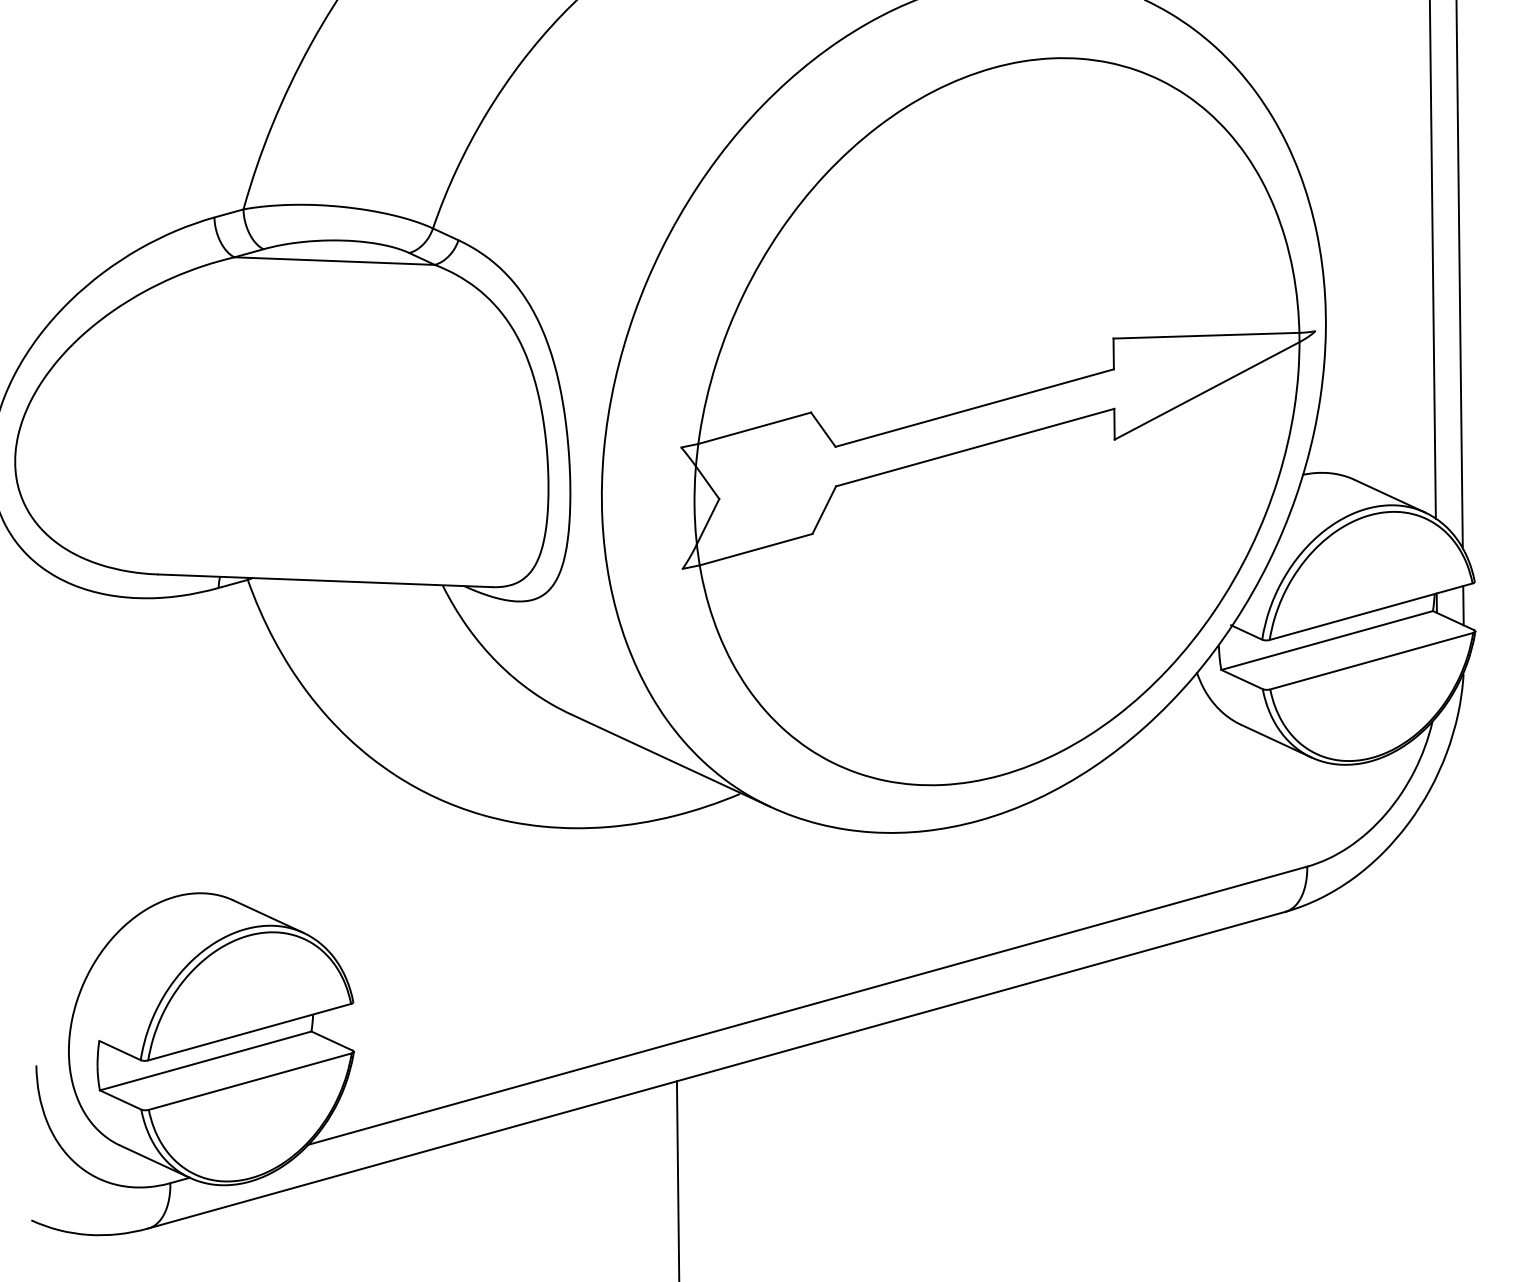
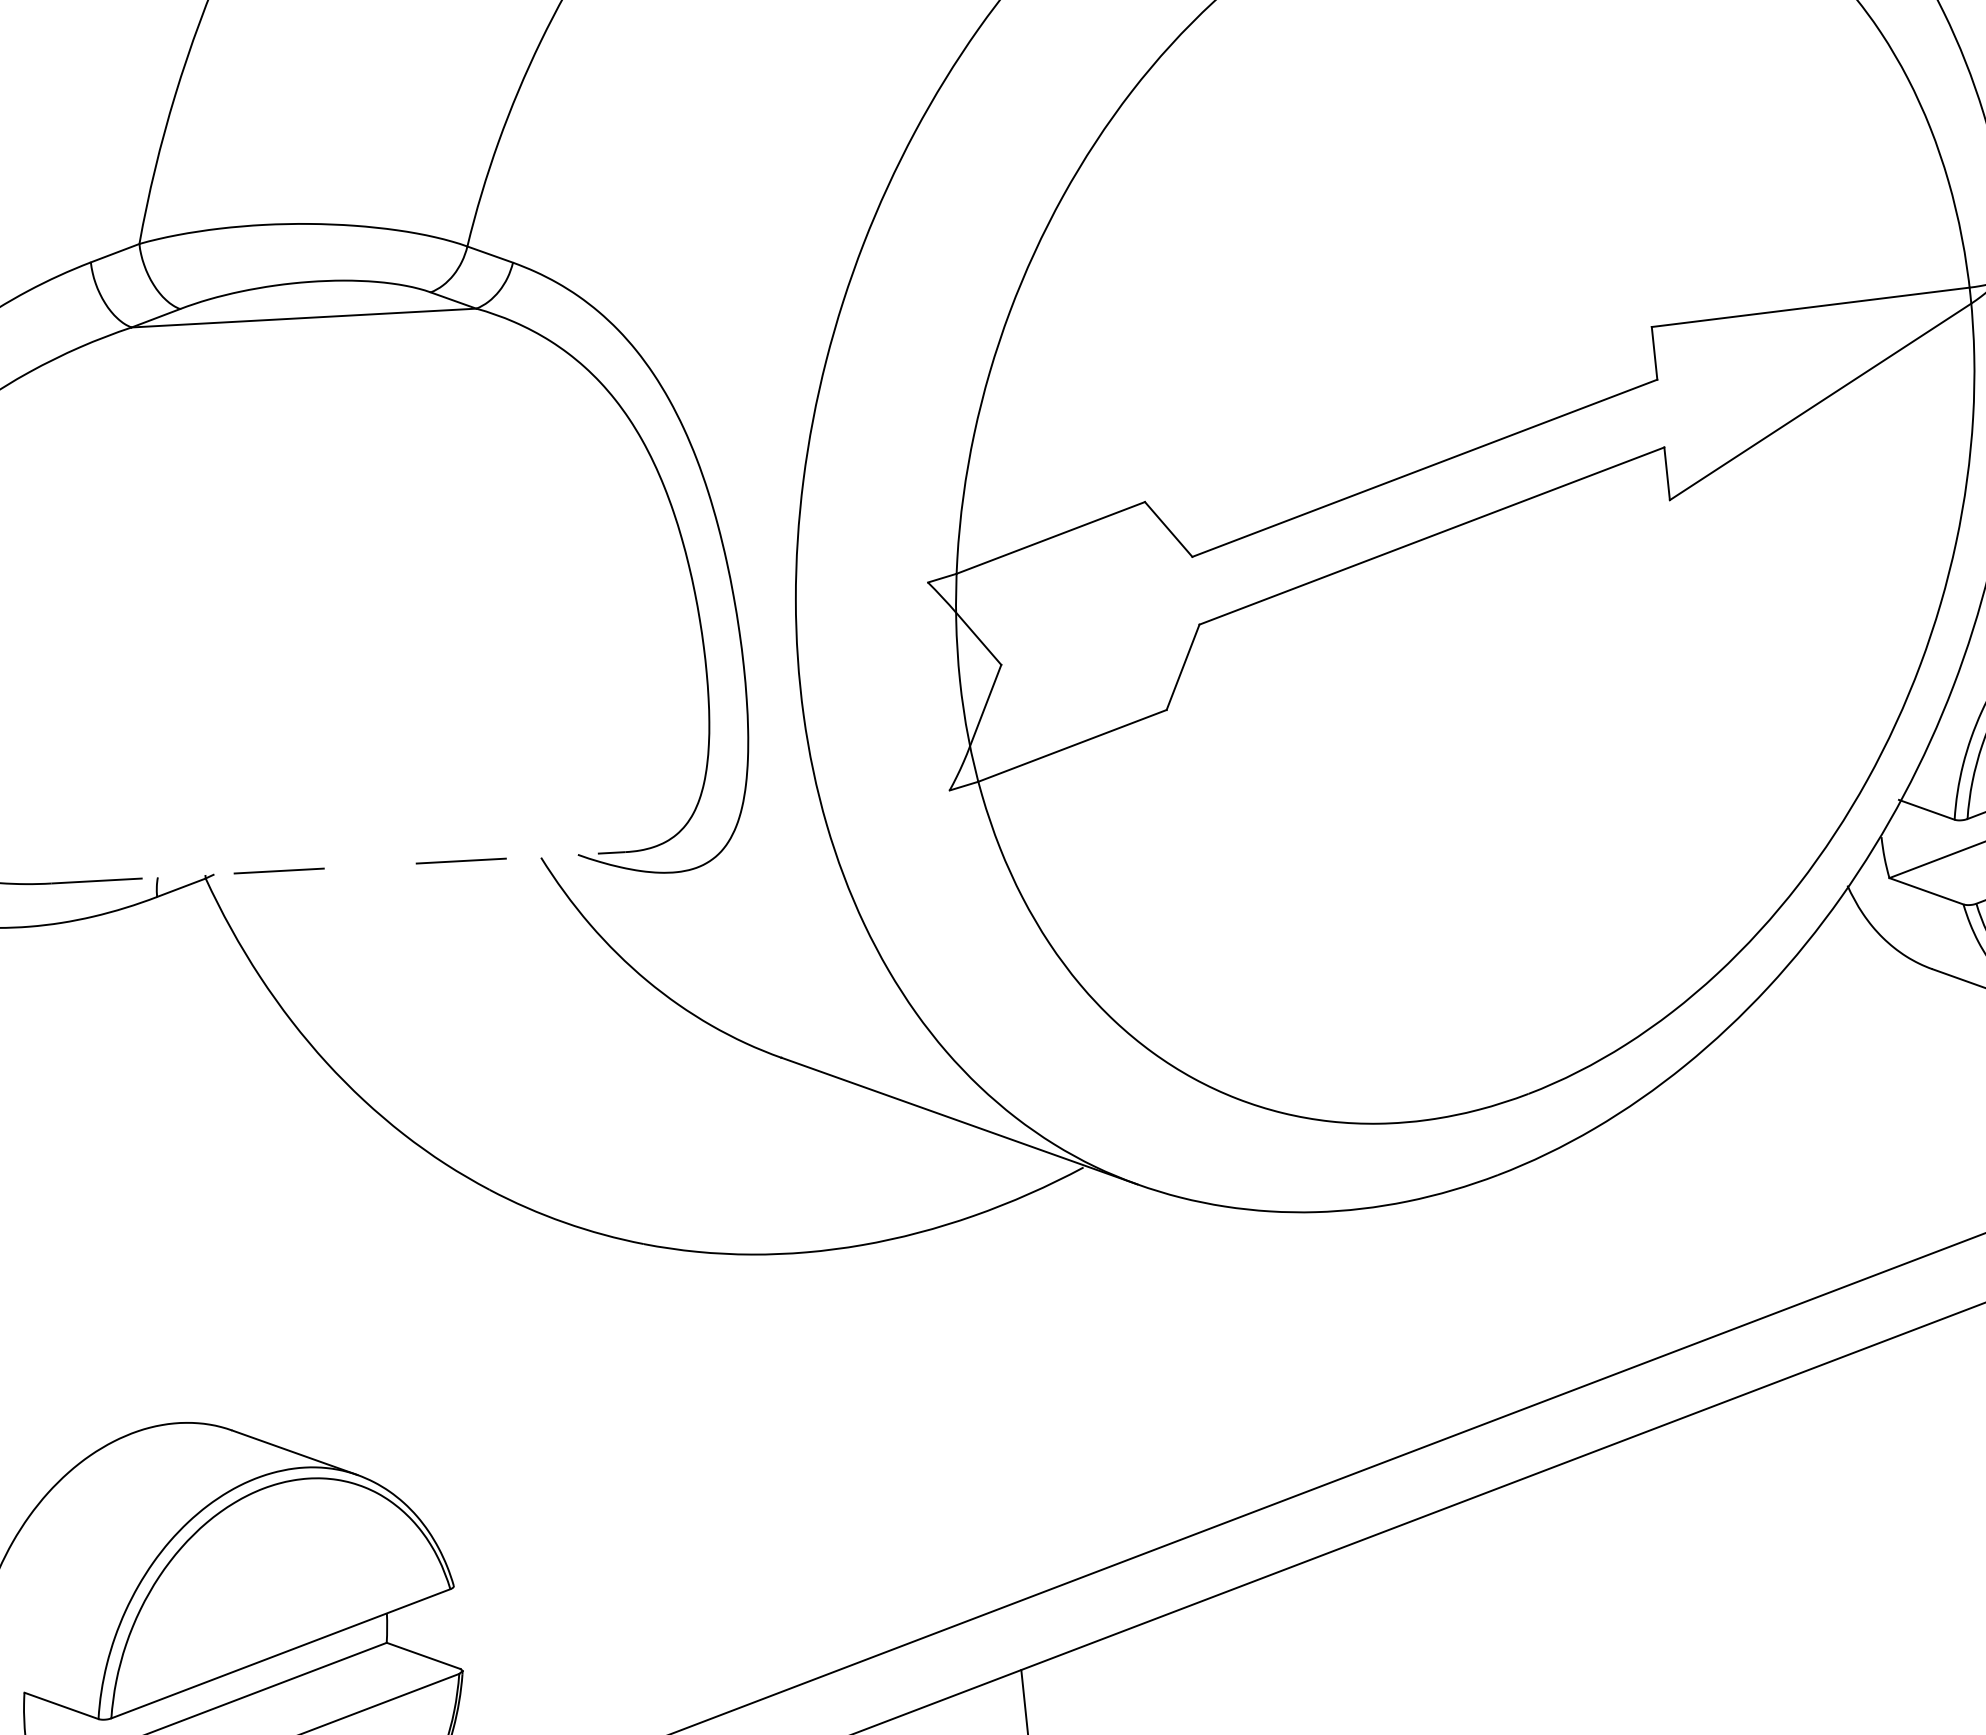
line: (325, 580) -> (339, 867), solid -> dashed

